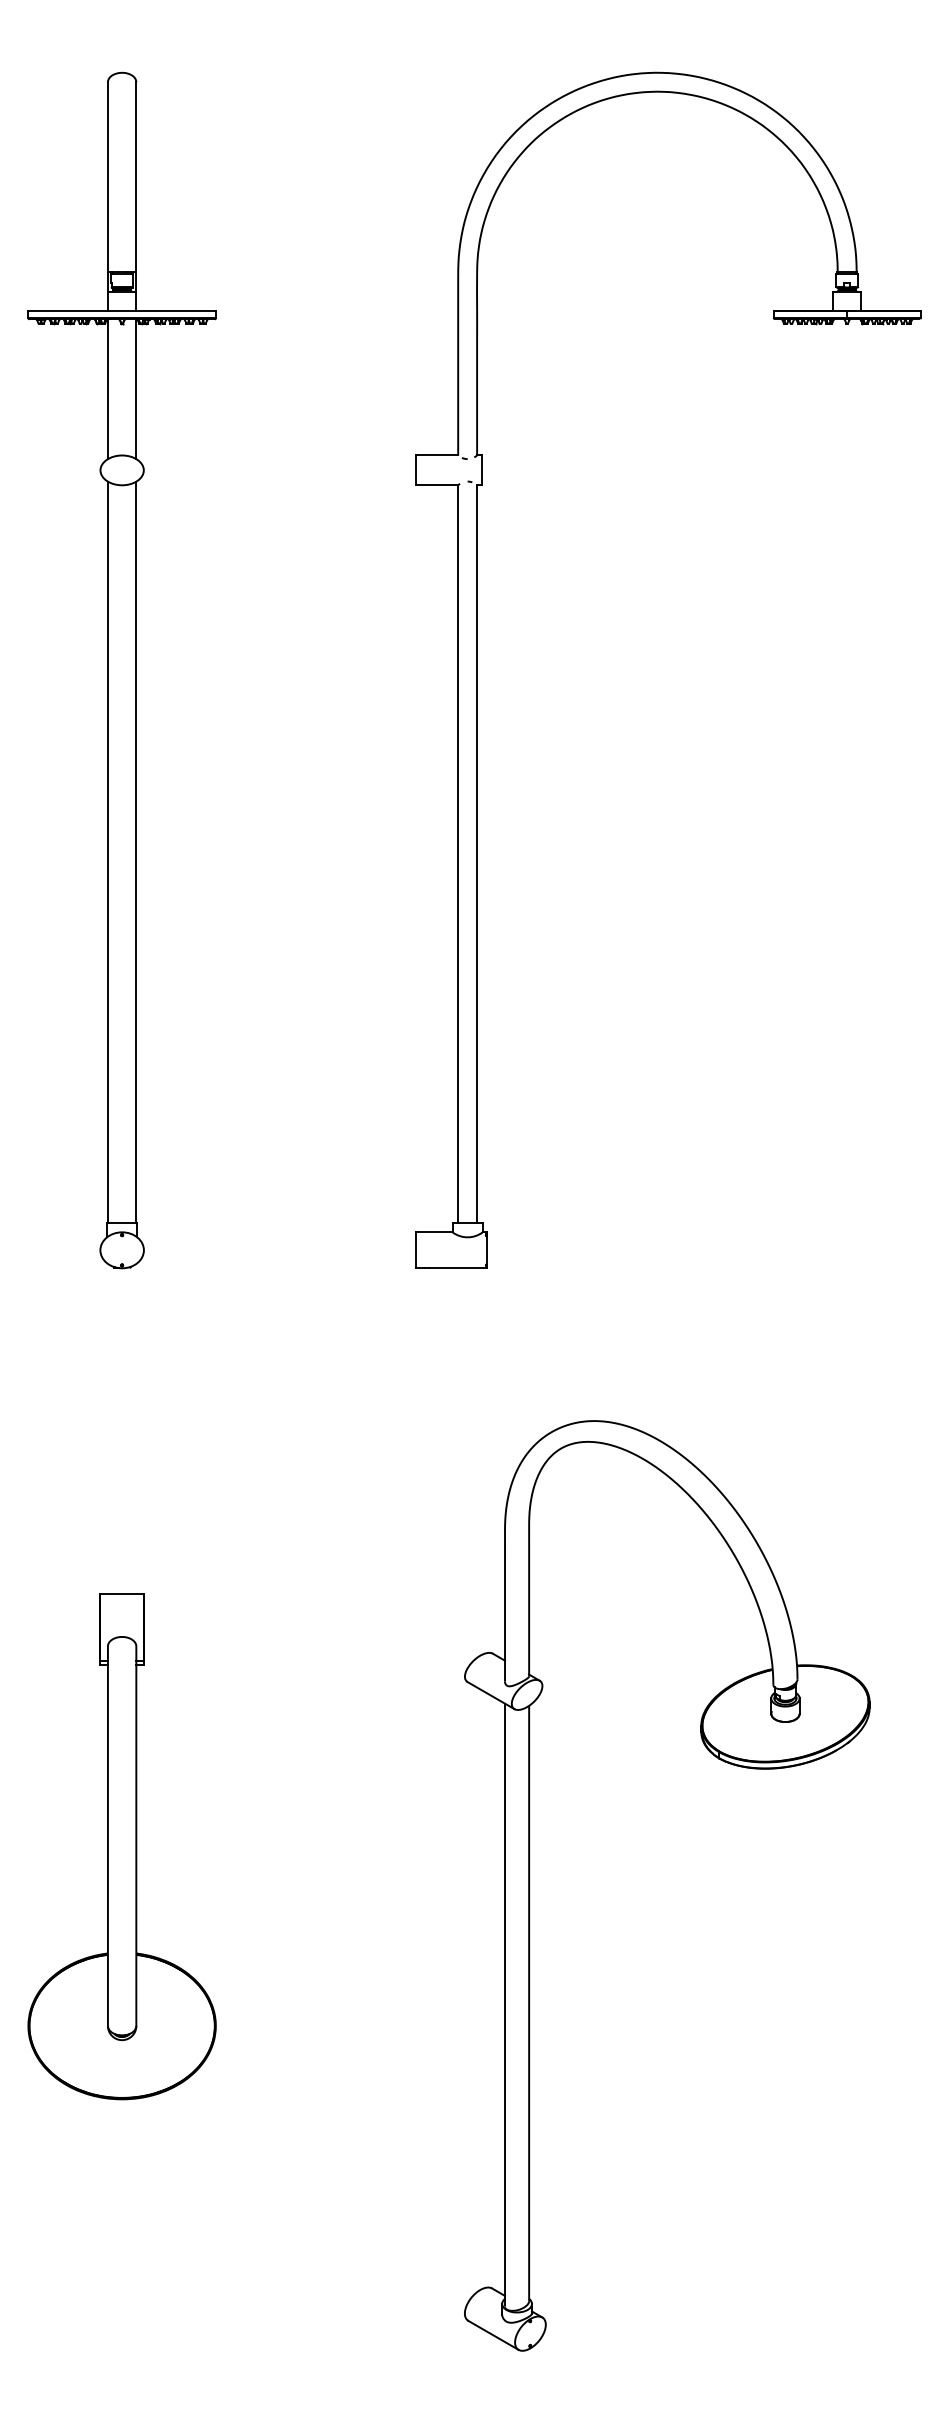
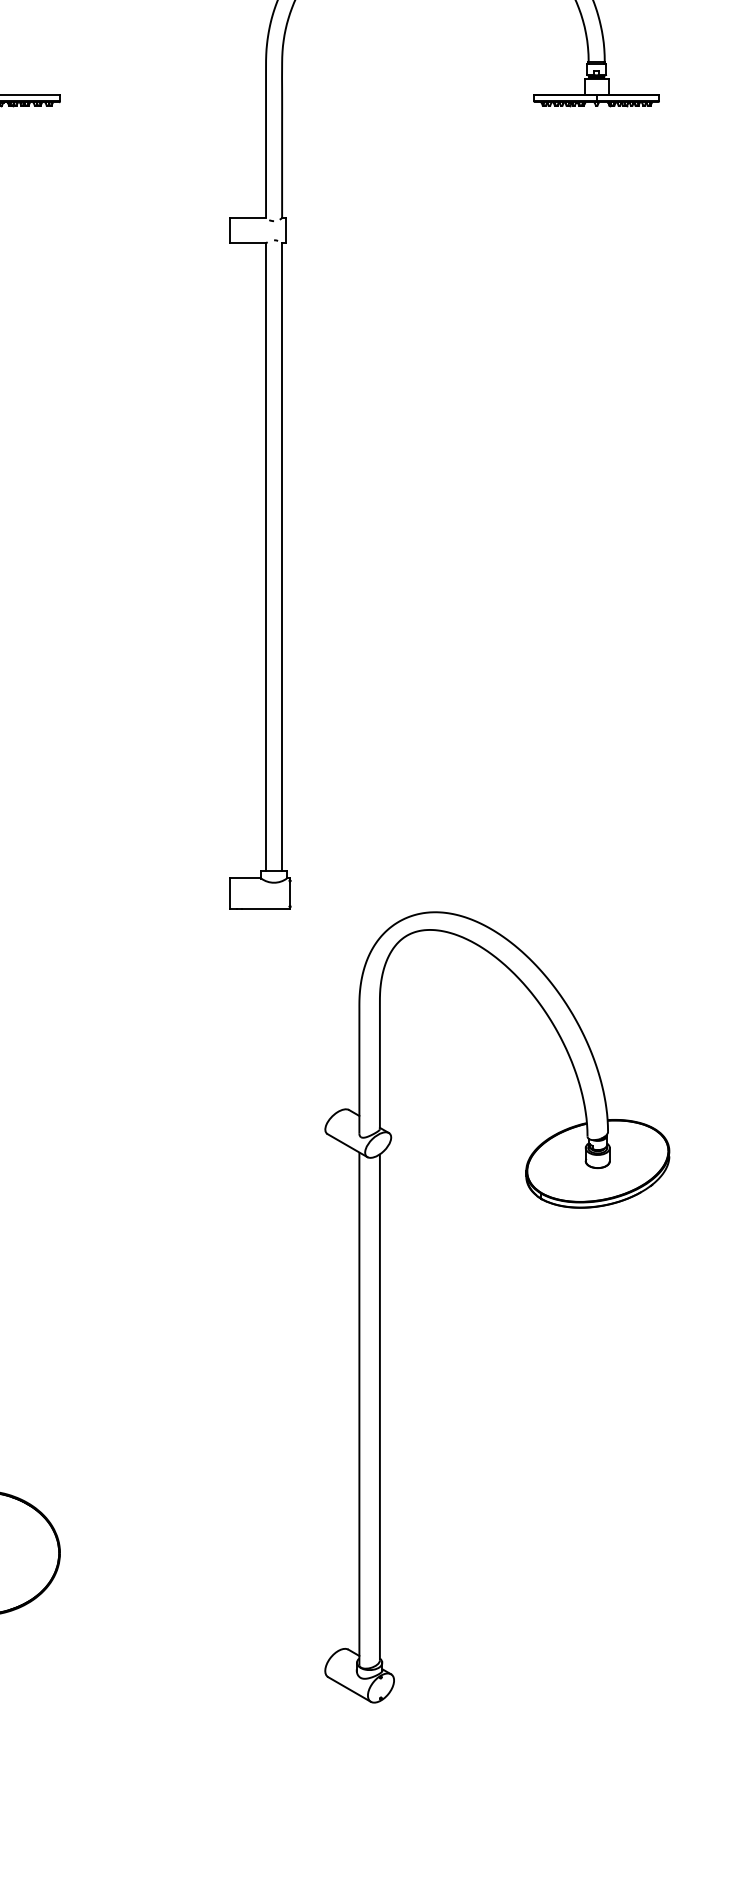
part: (724, 1762) -> (545, 1202), moved

